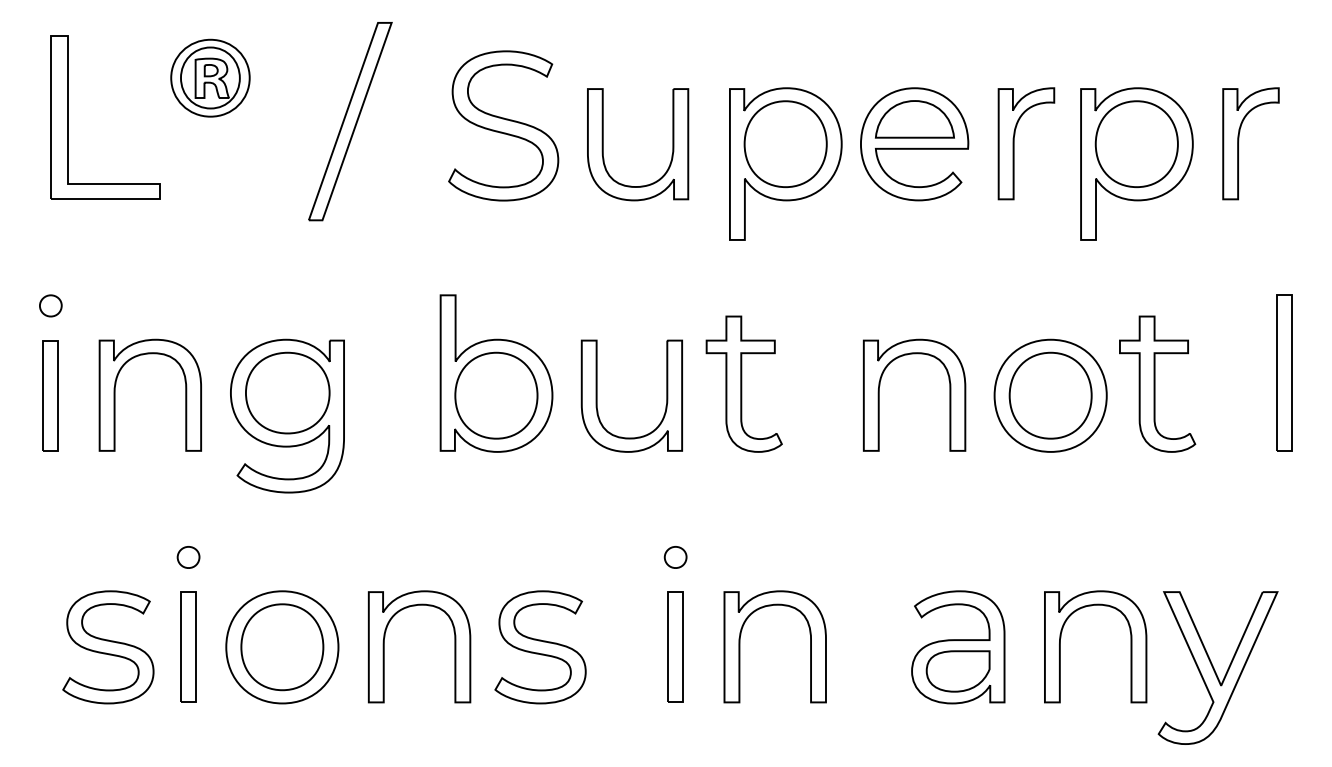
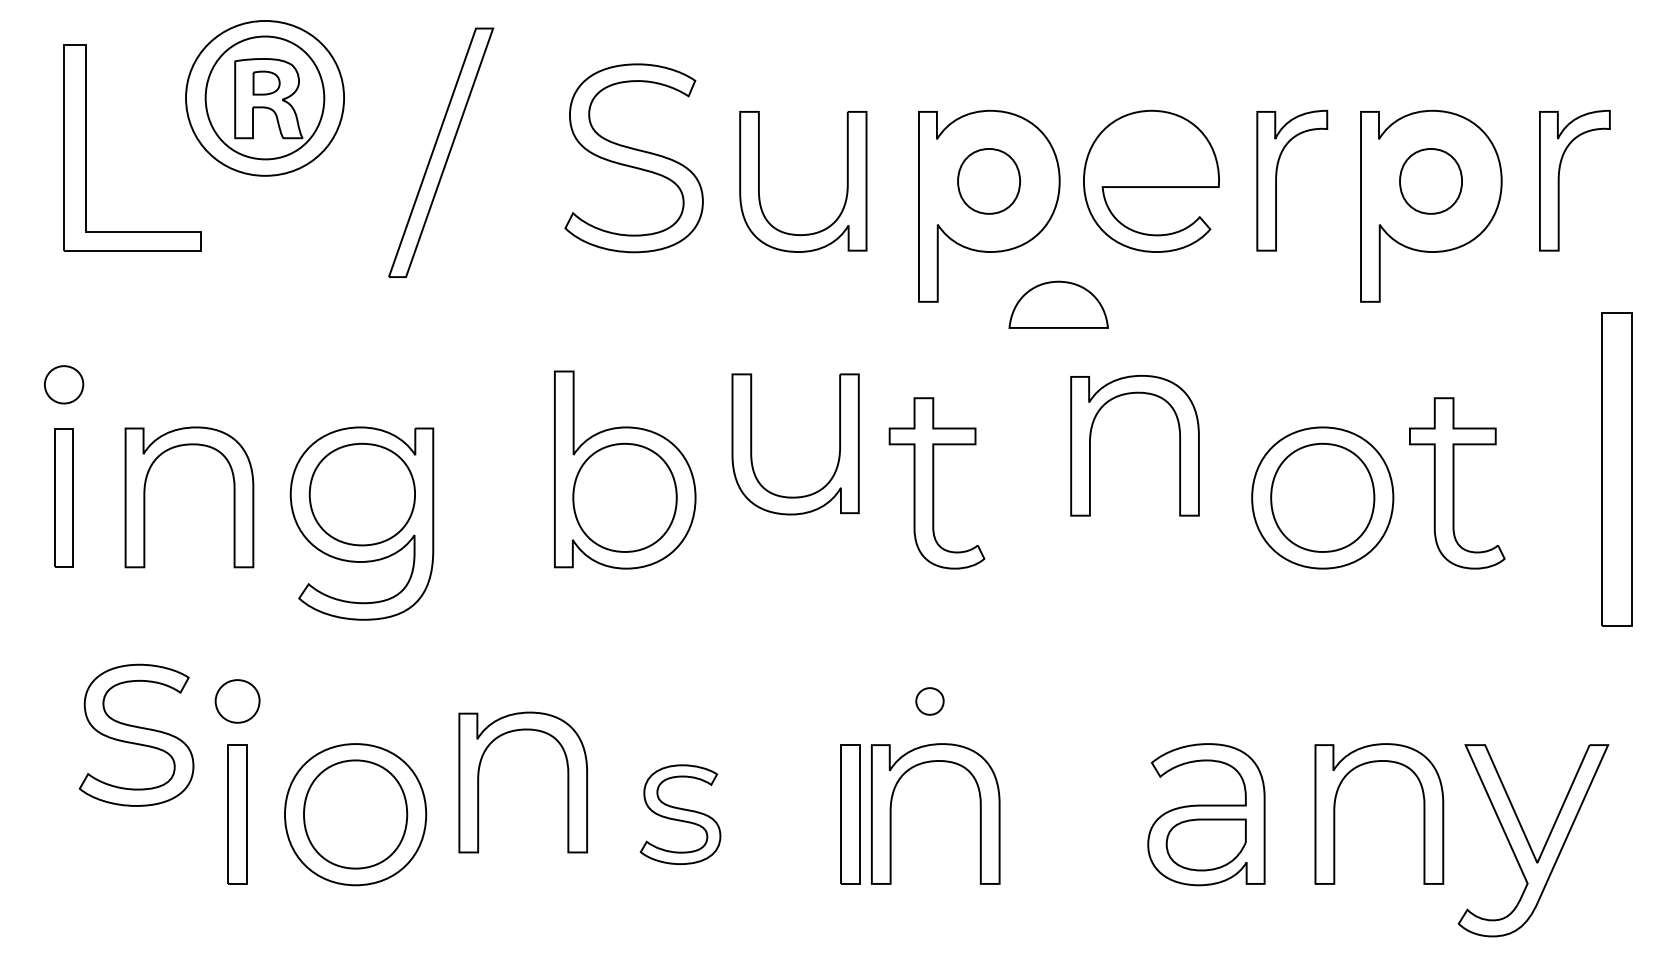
part: (210, 77) -> (265, 97), size x1.6
part: (914, 119) -> (1058, 305), moved
part: (785, 144) -> (988, 181), size x0.6
part: (1136, 144) -> (1430, 181), size x0.6
part: (50, 305) -> (63, 384), size x1.4
part: (1284, 372) -> (1617, 468), size x1.6
part: (879, 394) -> (1090, 444), moved
part: (597, 395) -> (752, 443), moved
part: (188, 557) -> (237, 701), size x1.6
part: (675, 557) -> (929, 701), moved
part: (384, 646) -> (479, 782), moved
part: (740, 646) -> (891, 813), moved
part: (108, 647) -> (136, 735), moved
part: (540, 647) -> (680, 814), size x0.7

